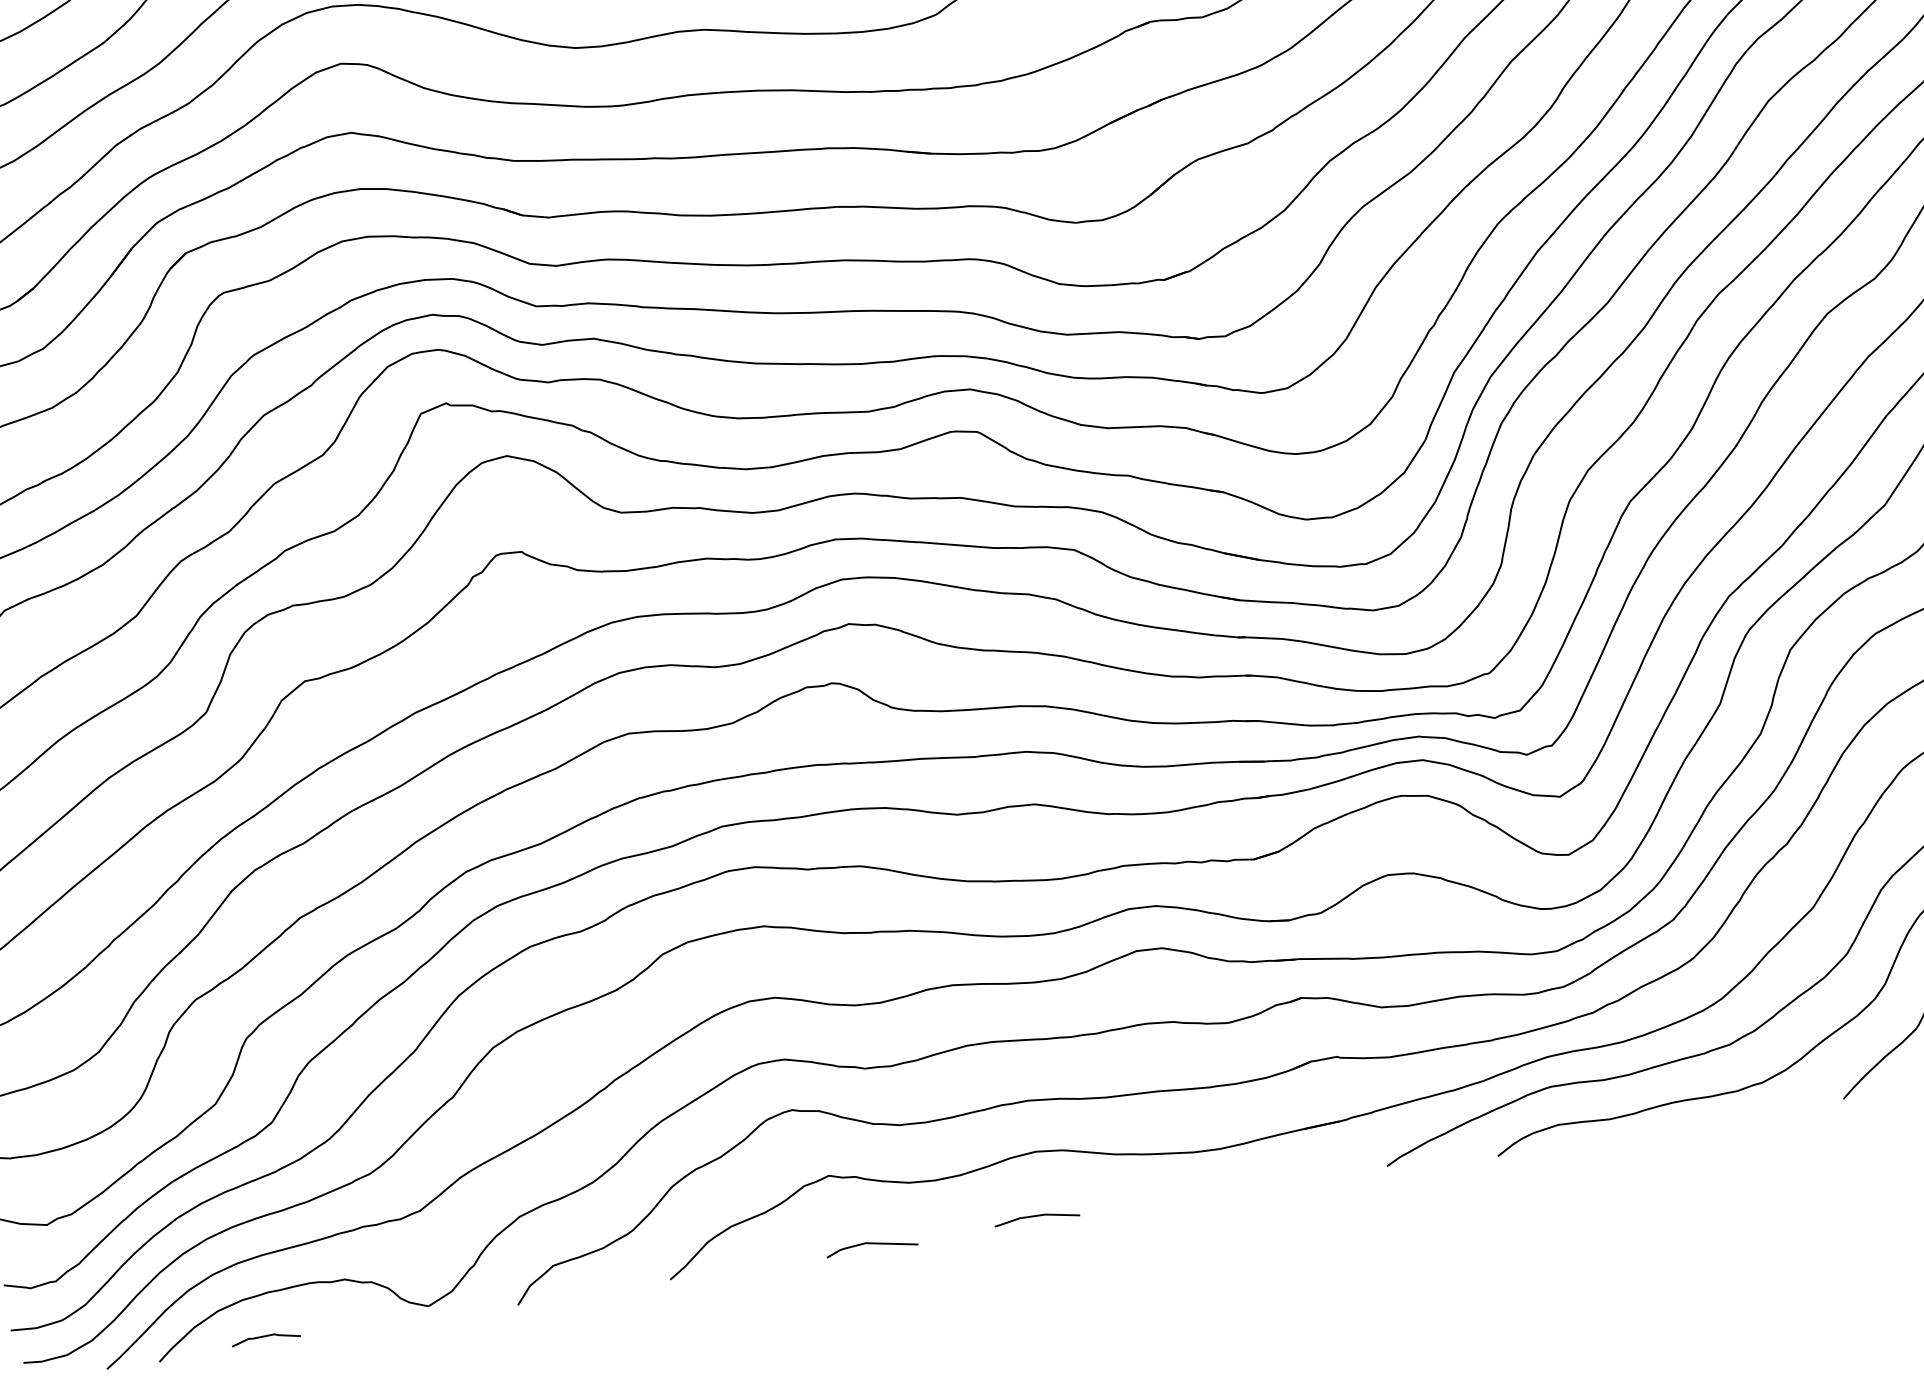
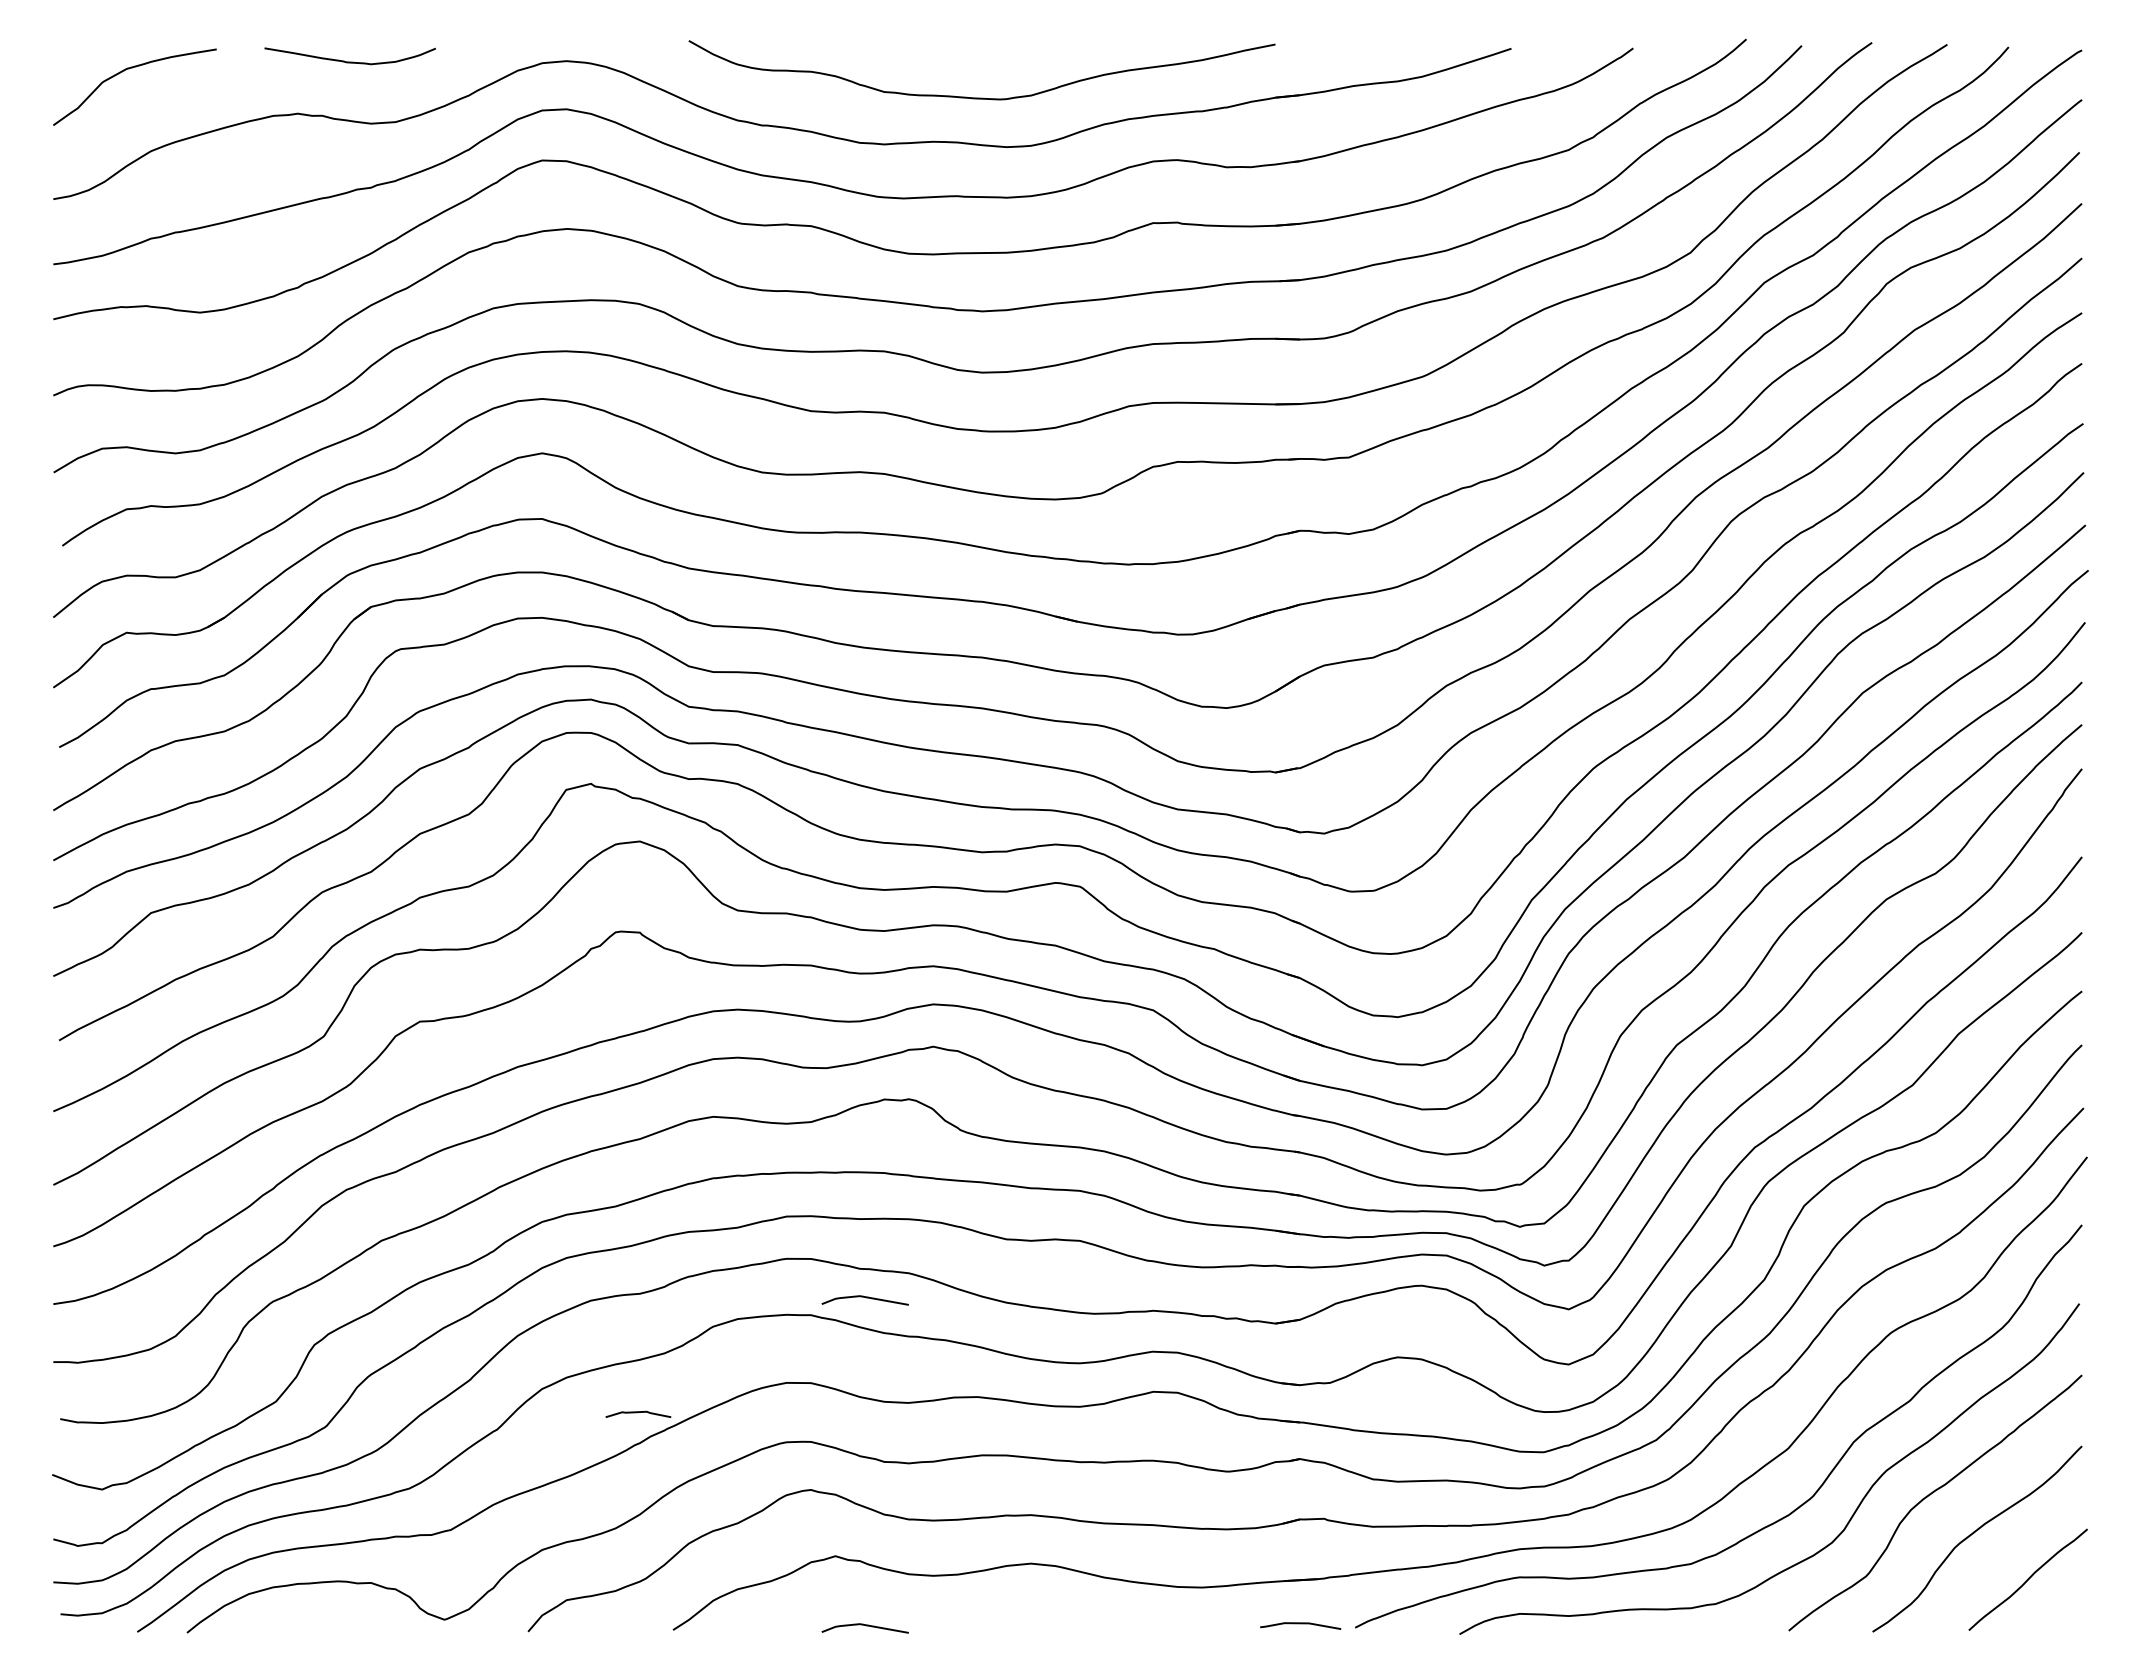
line: (819, 899) -> (866, 1298), added
line: (1036, 1217) -> (1300, 1624), moved
curve: (265, 1336) -> (638, 1412), moved

